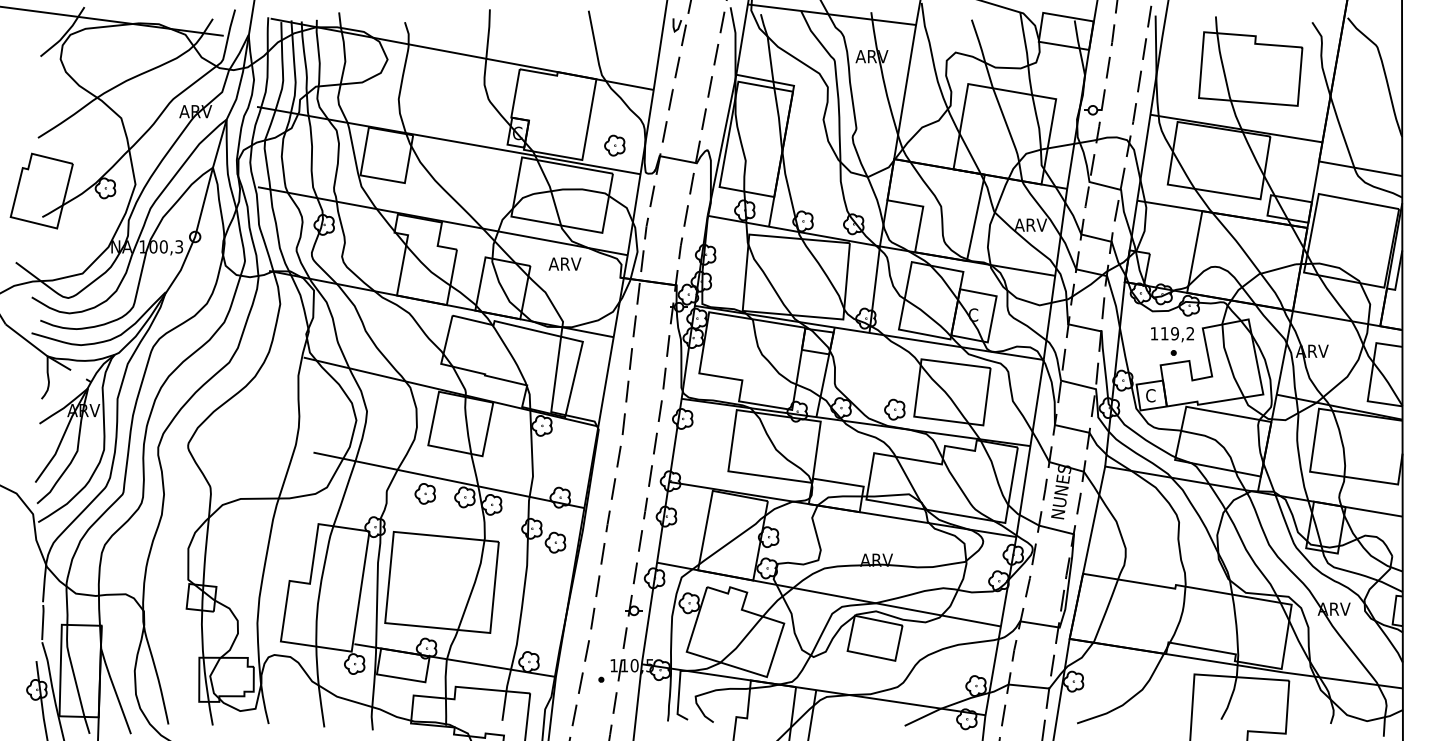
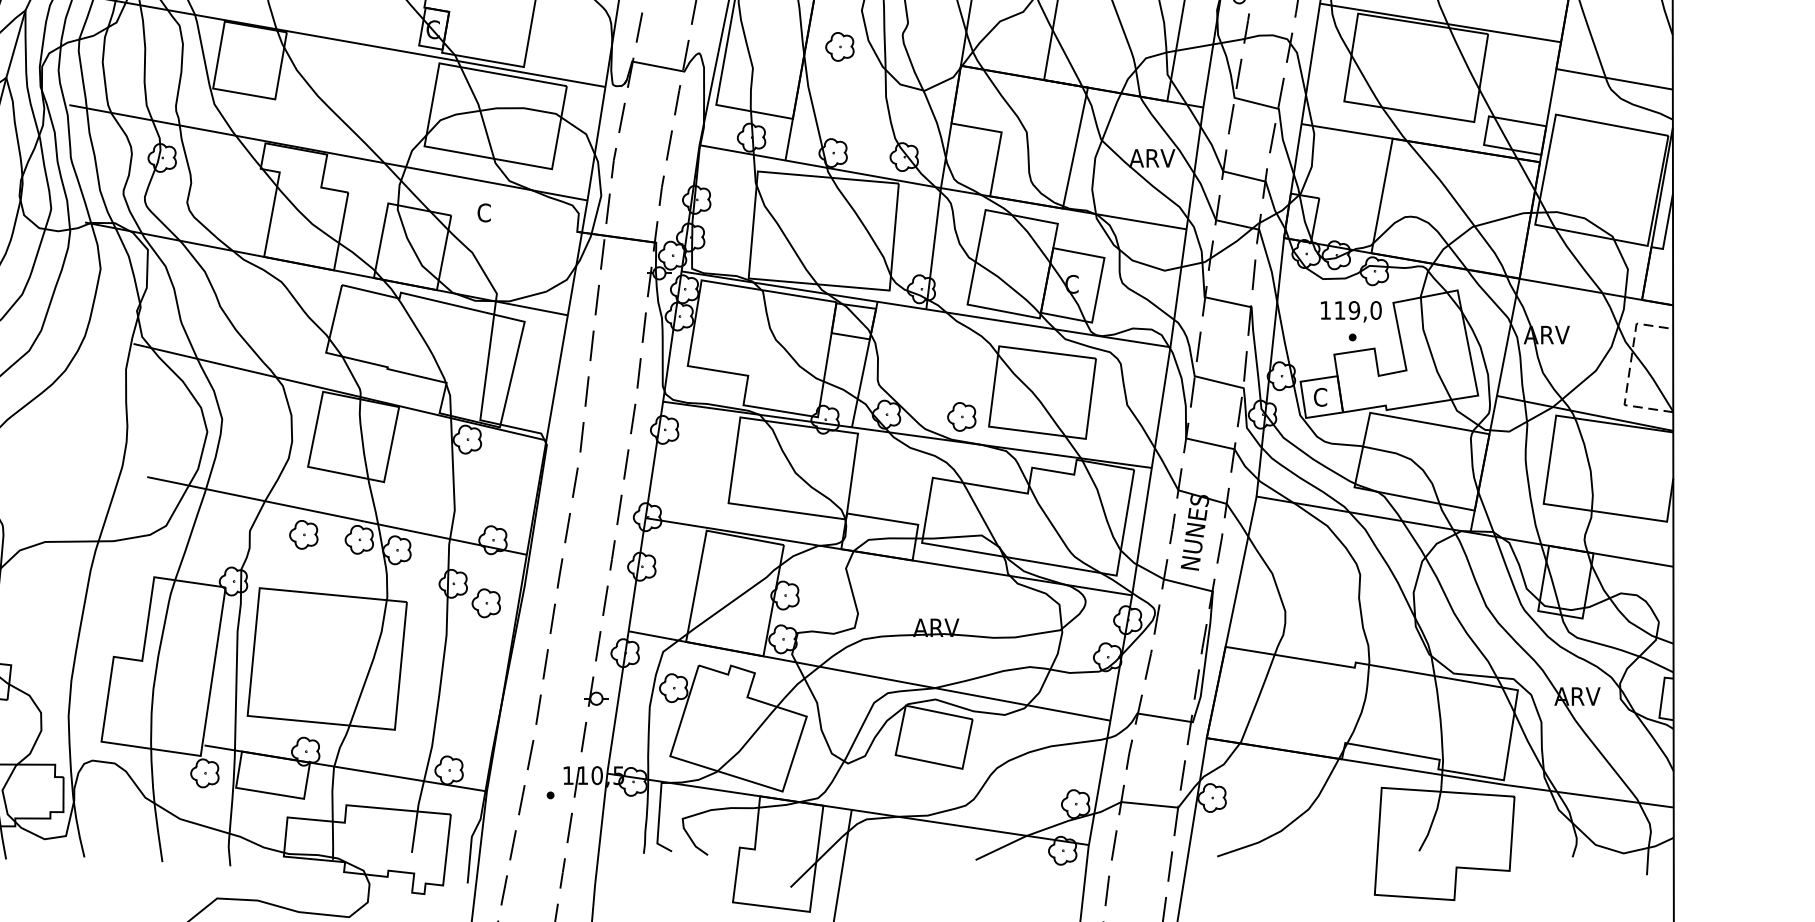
part: (614, 145) -> (839, 46), moved
text: (564, 263) -> (498, 212), ARV -> C
text: (1190, 333) -> (1376, 310), 119,2 -> 119,0
line: (1371, 376) -> (1629, 370), solid -> dashed

